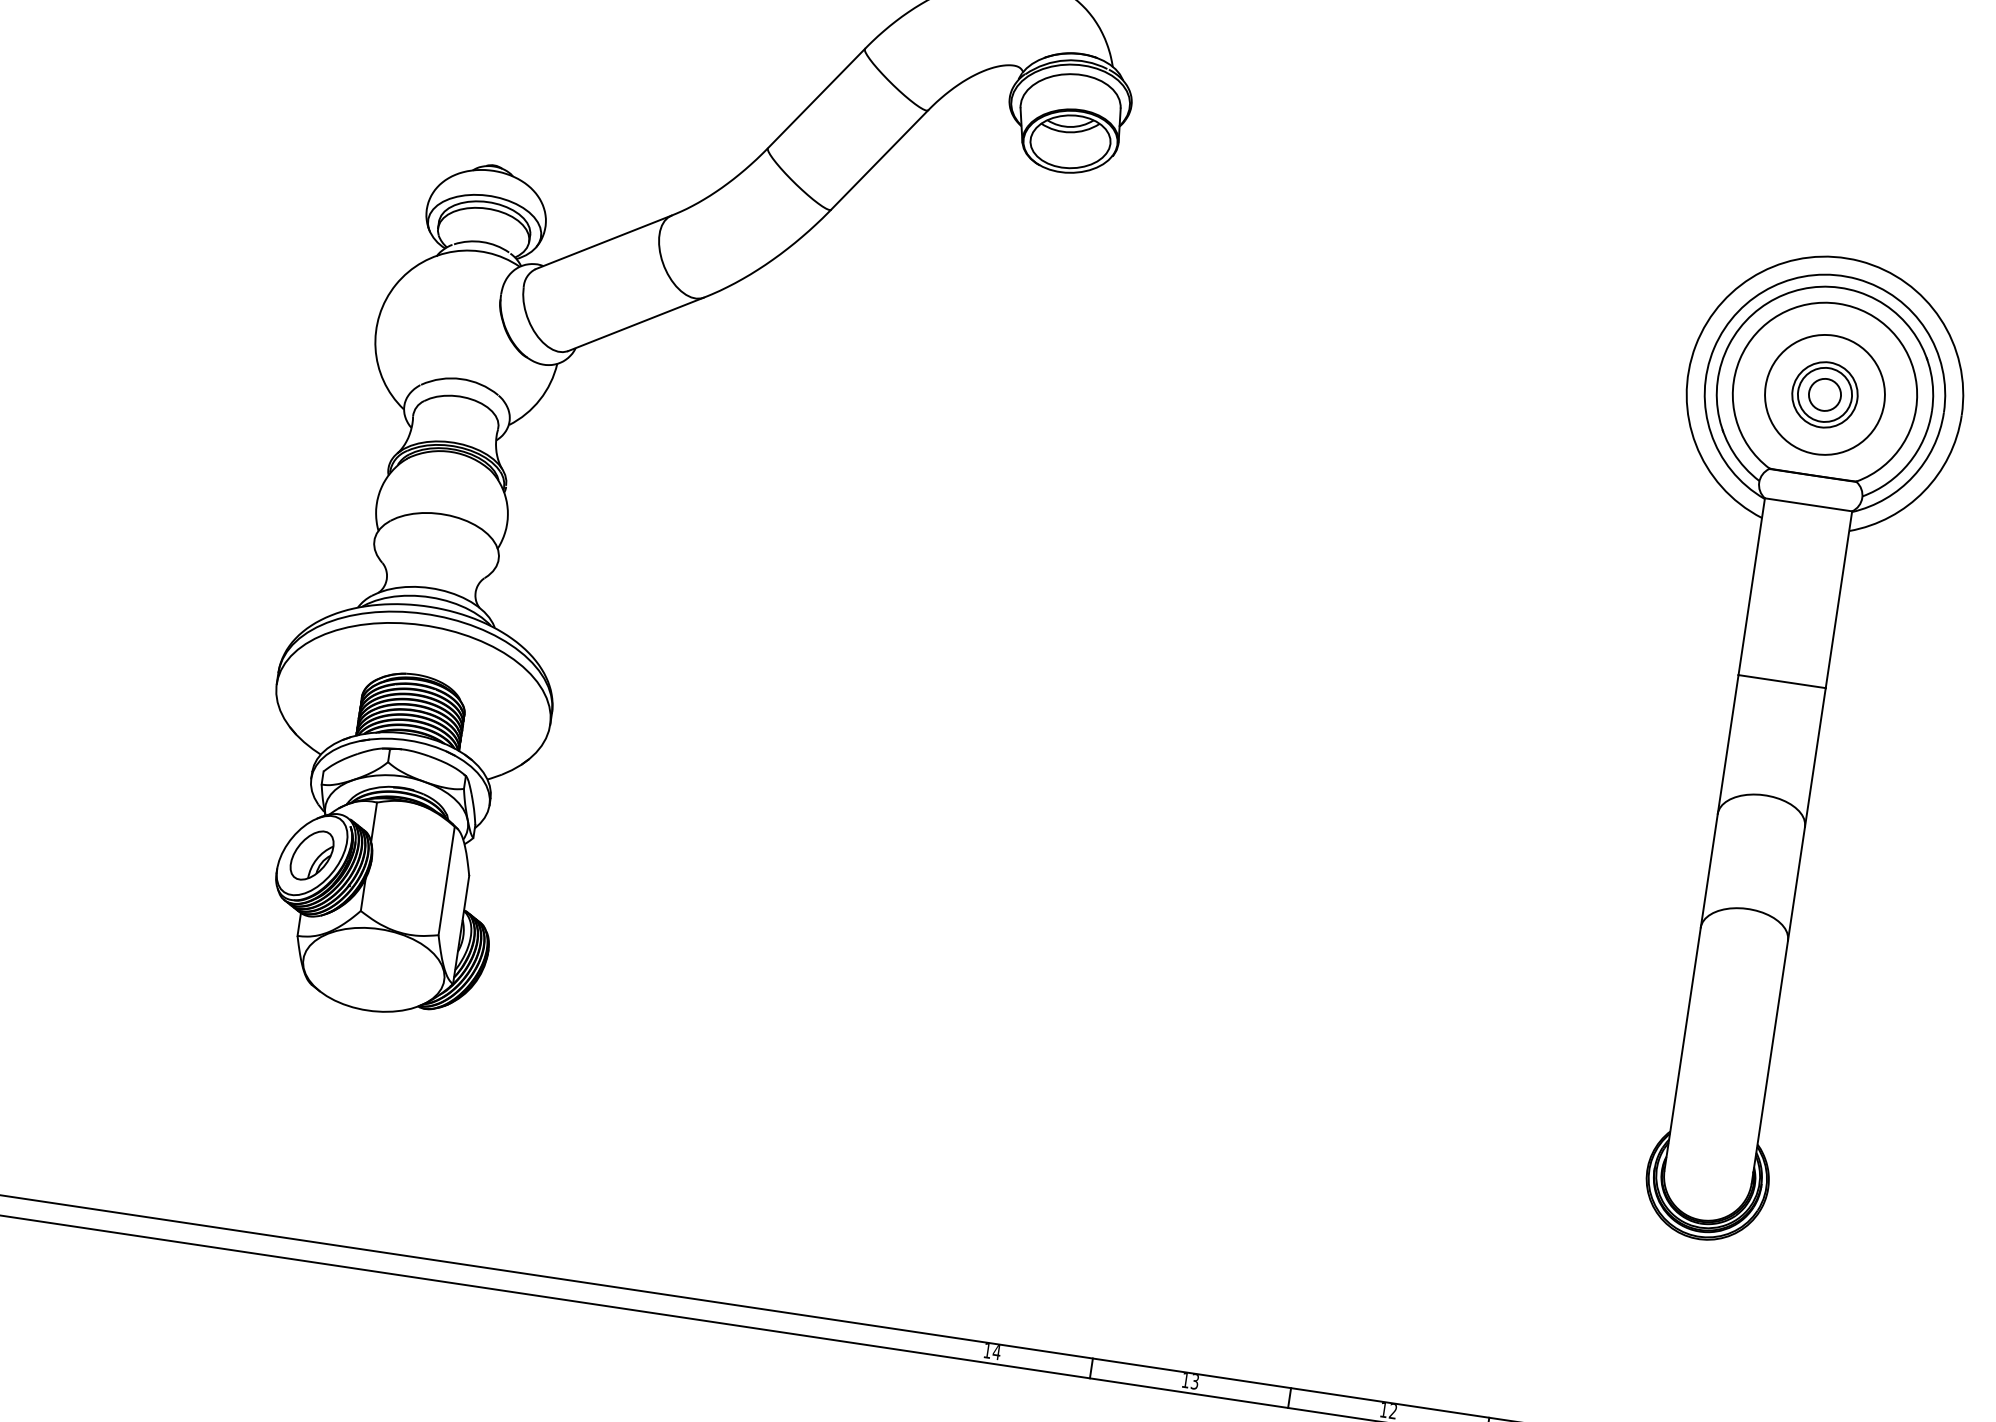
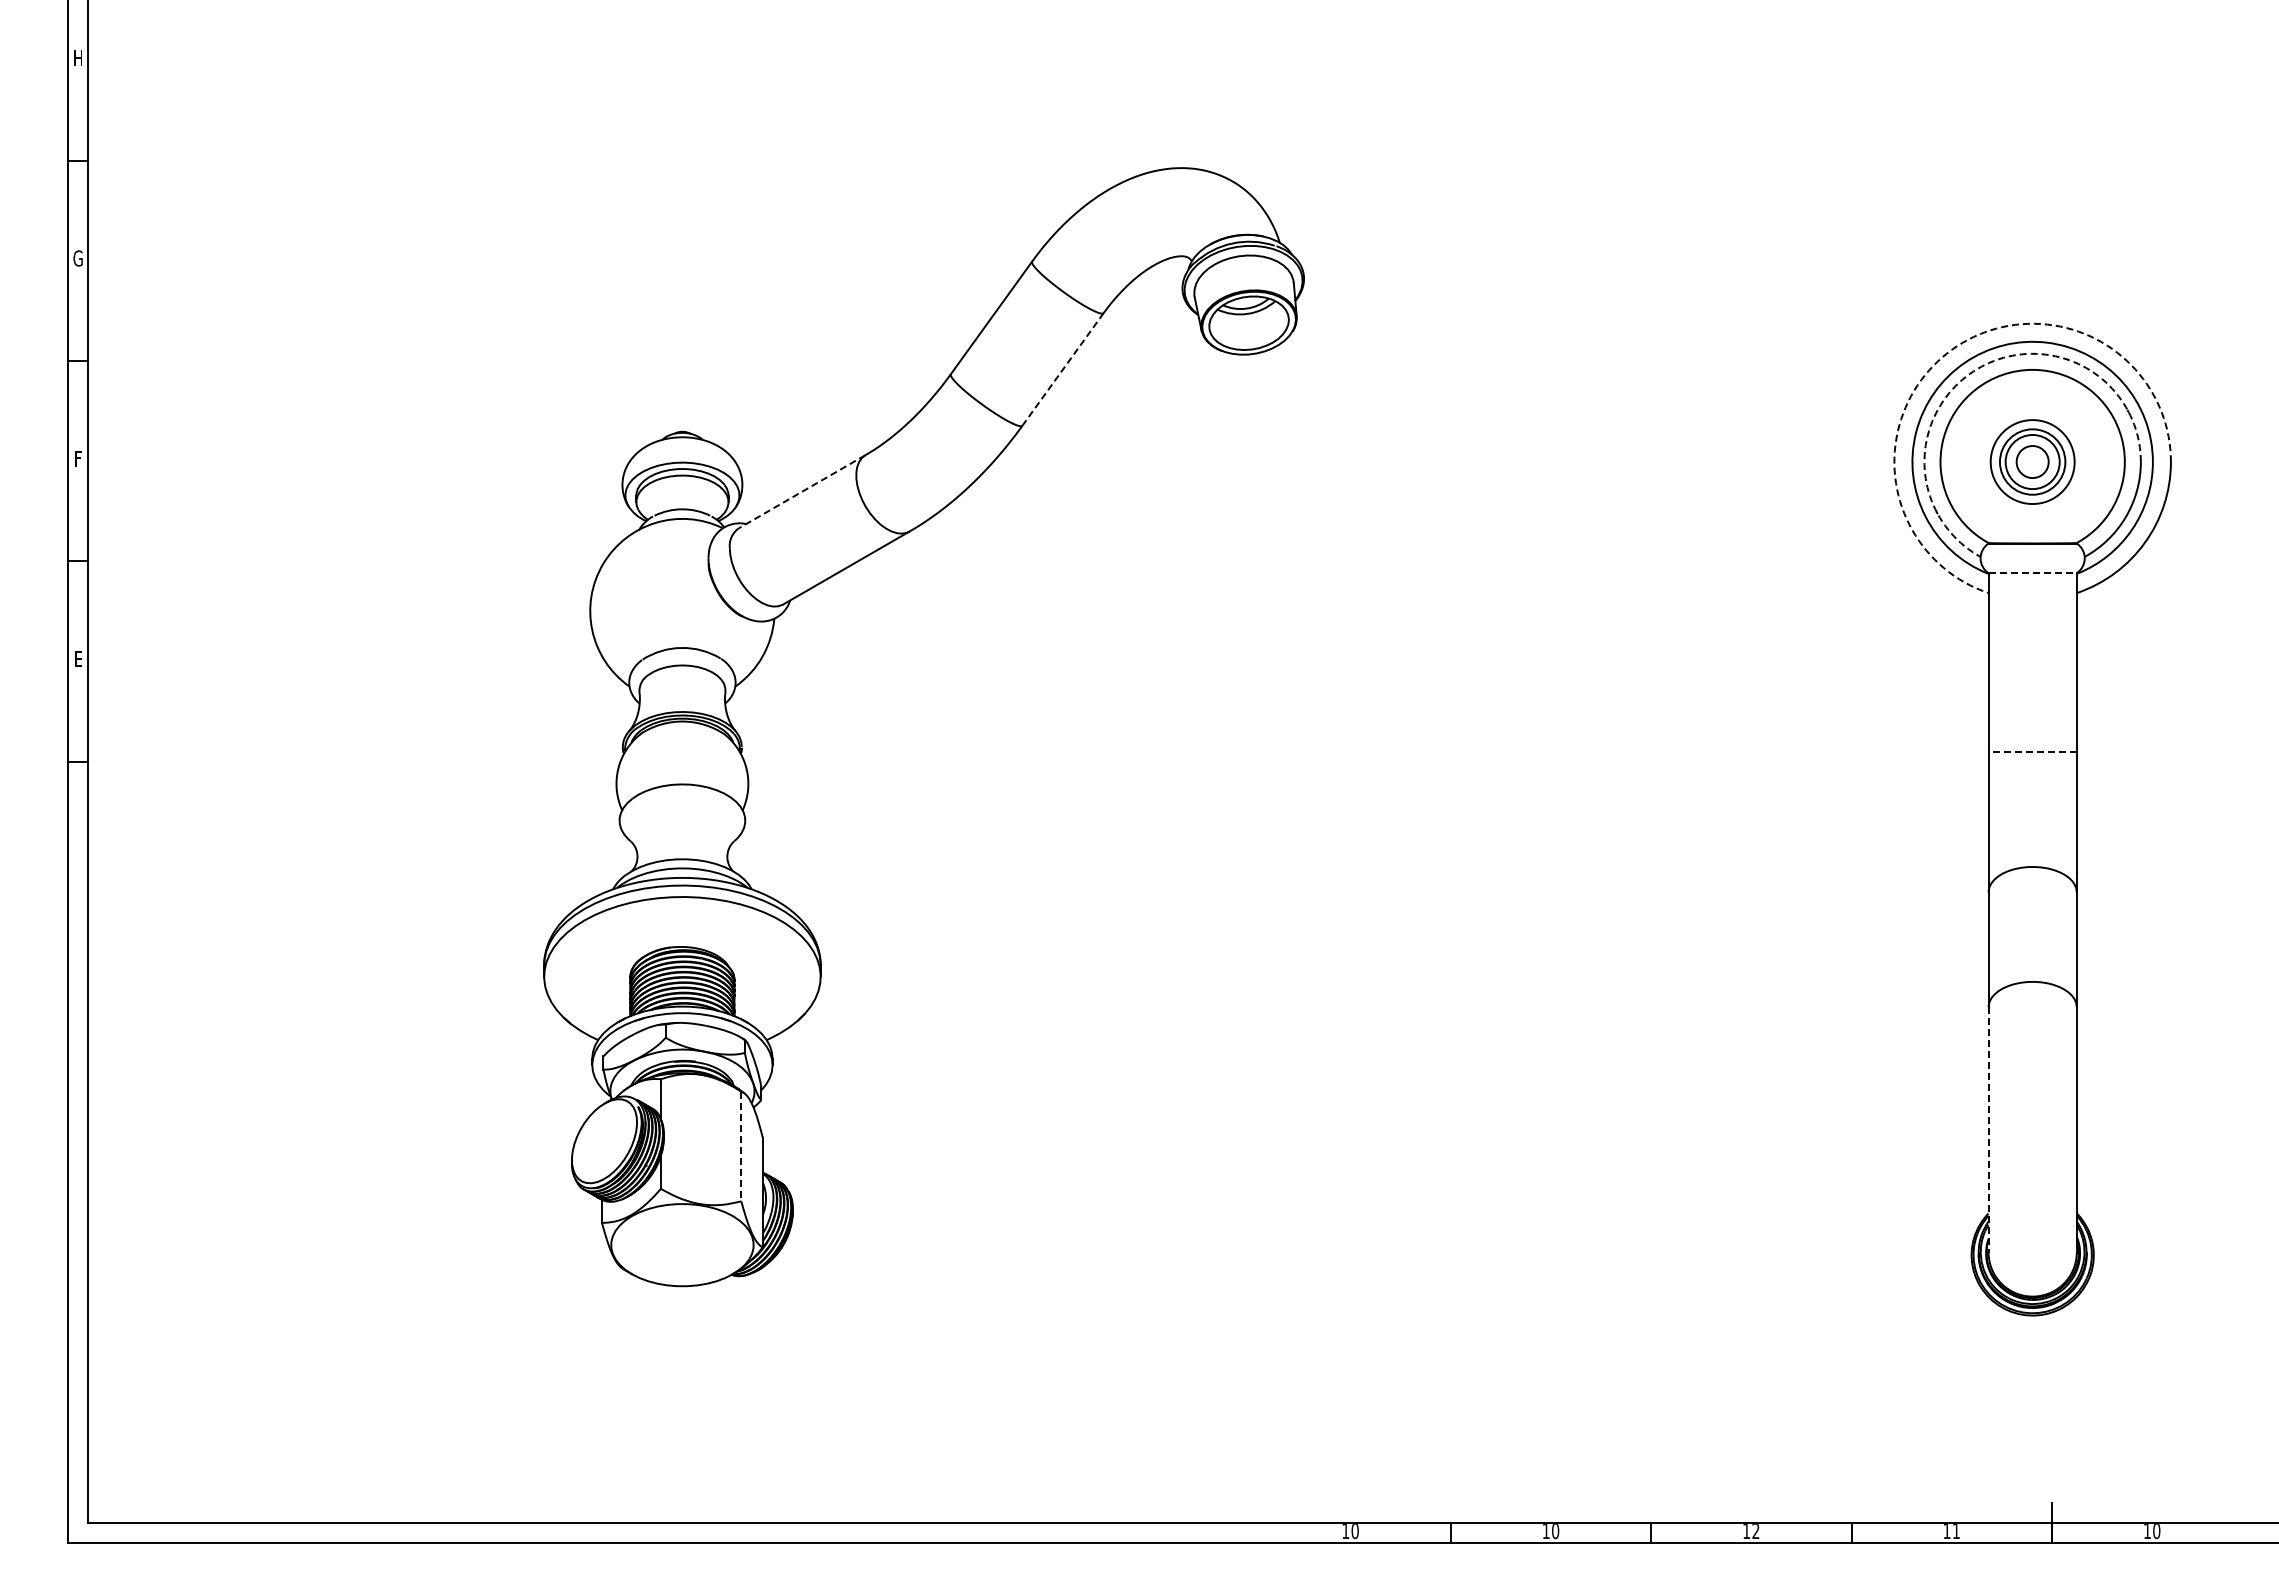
line: (880, 160) -> (1063, 369), solid -> dashed
line: (603, 242) -> (802, 491), solid -> dashed
arc: (1761, 271) -> (1951, 349), solid -> dashed
arc: (1784, 294) -> (1977, 368), solid -> dashed
circle: (1824, 395) -> (2032, 462), size x0.7
line: (1809, 505) -> (2033, 573), solid -> dashed
line: (1782, 681) -> (2032, 751), solid -> dashed
part: (312, 854) -> (604, 1140), removed
line: (446, 880) -> (741, 1146), solid -> dashed
line: (1682, 1049) -> (1988, 1130), solid -> dashed
text: (997, 1352) -> (1355, 1531), 14 -> 10
text: (1194, 1382) -> (1555, 1531), 13 -> 10

